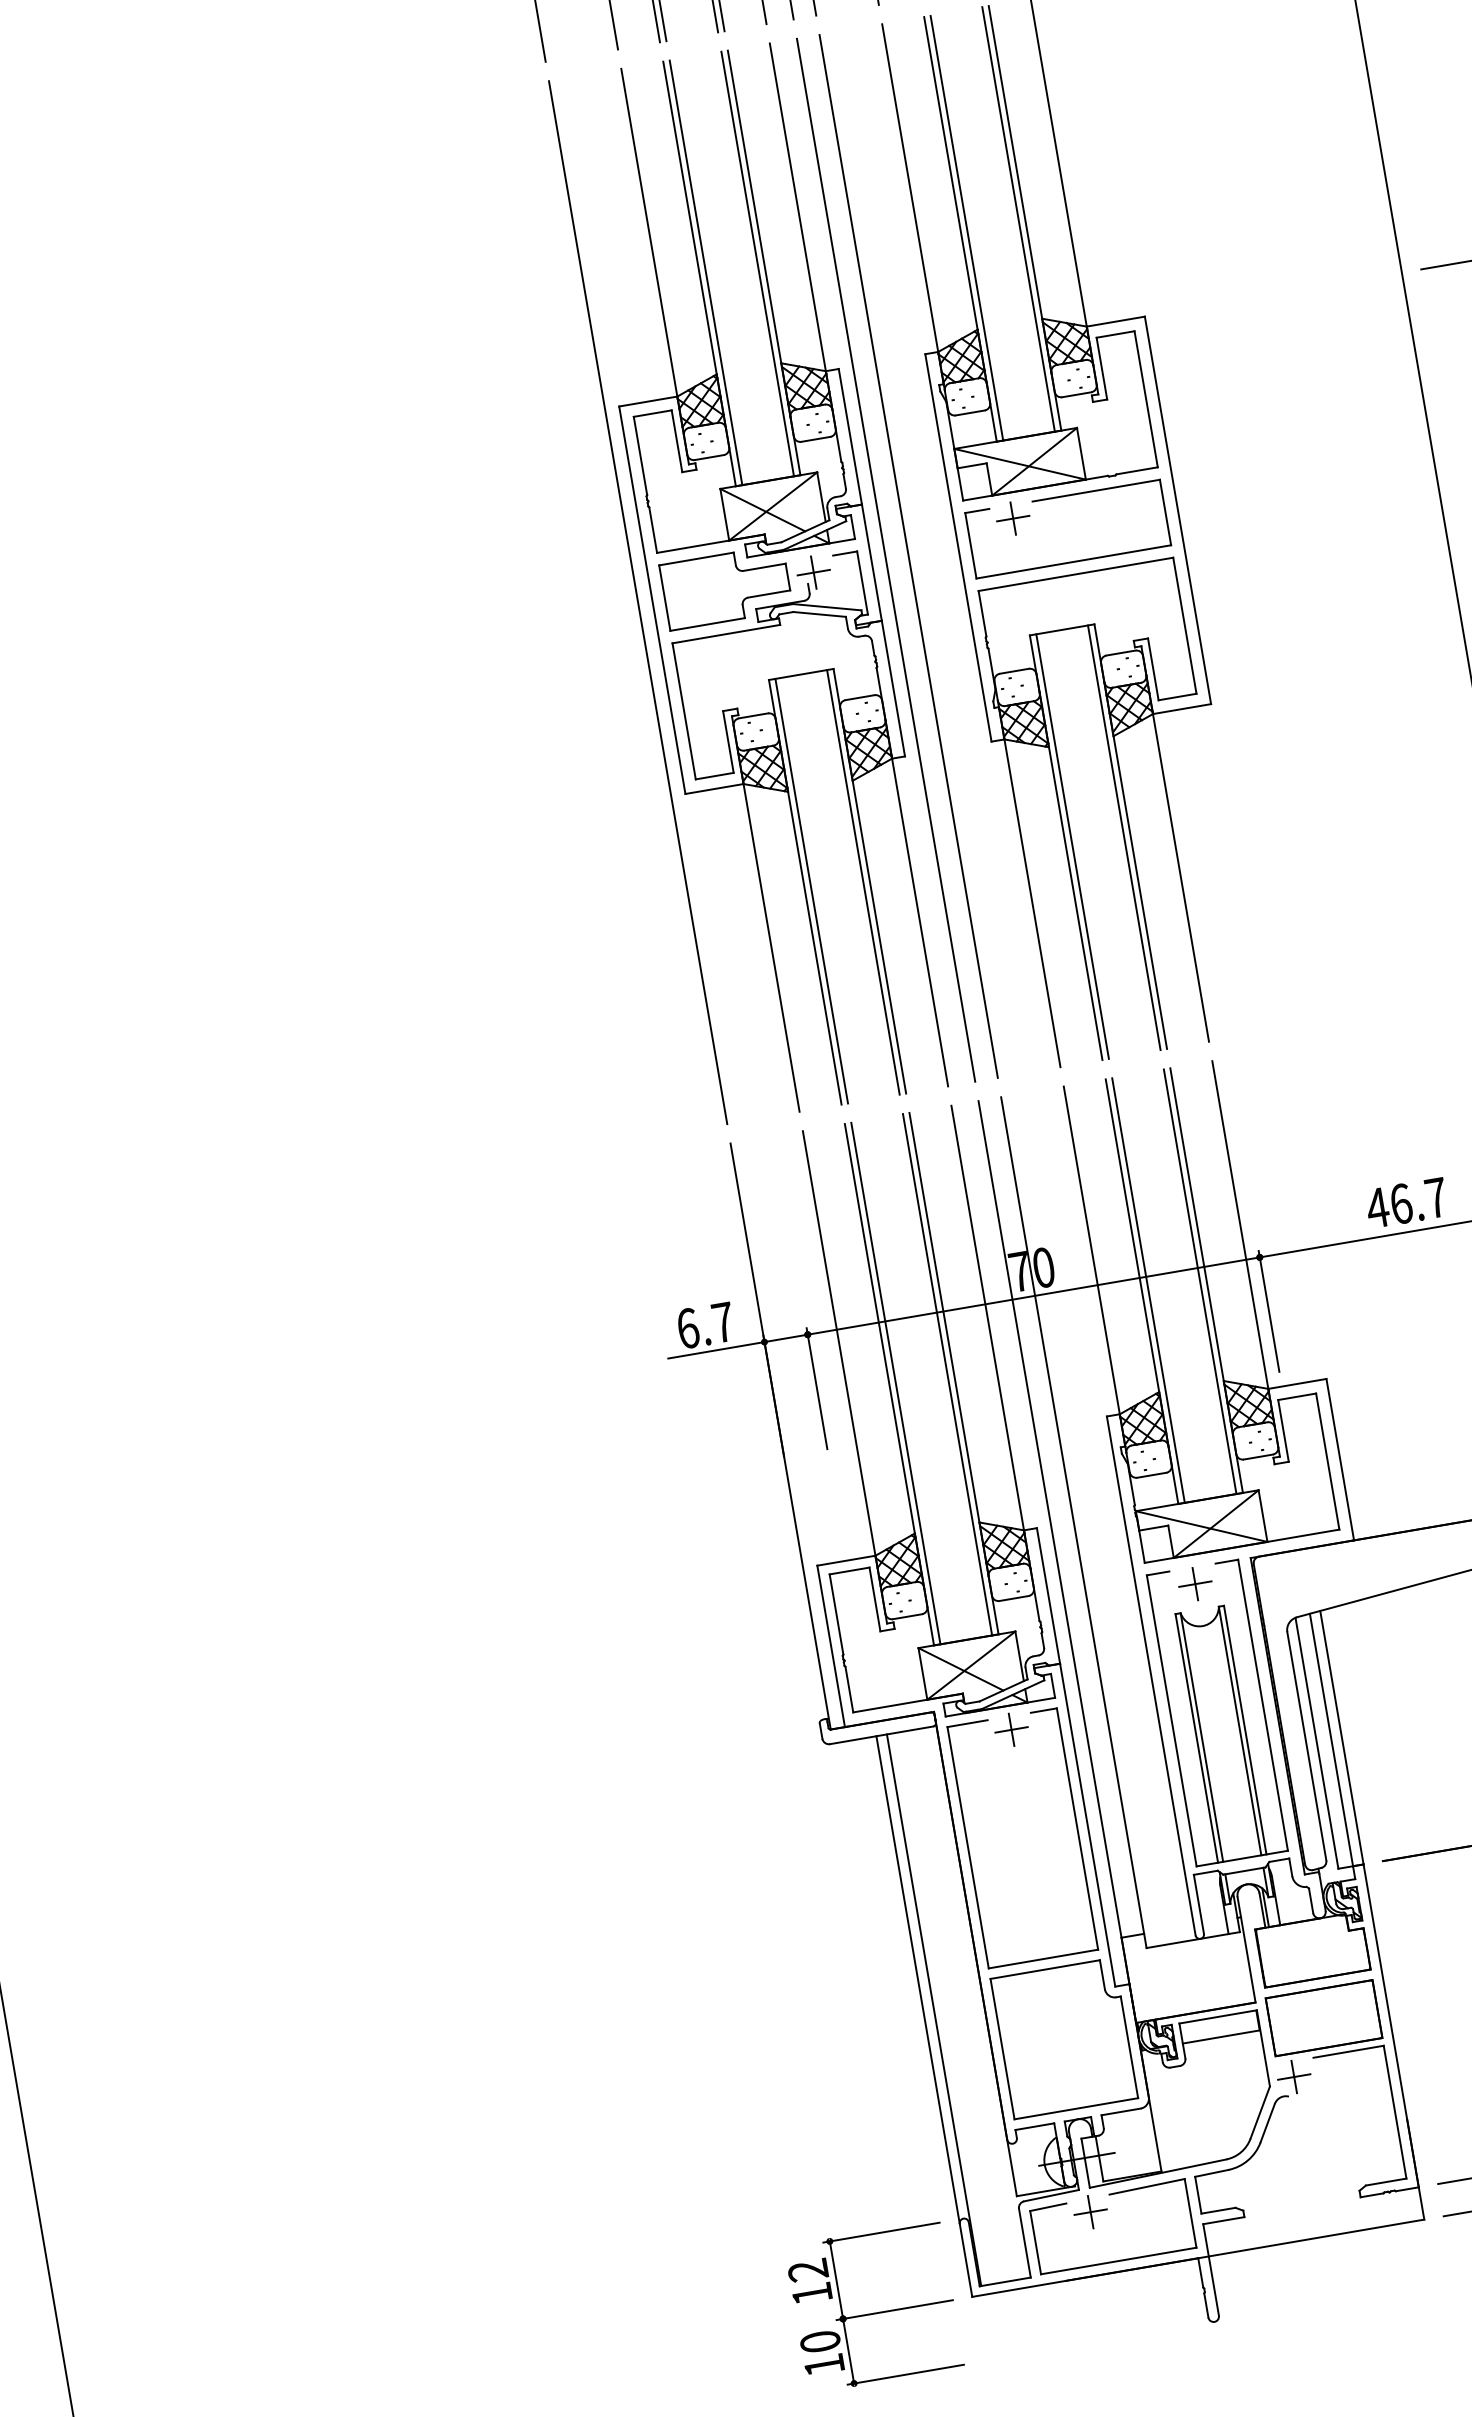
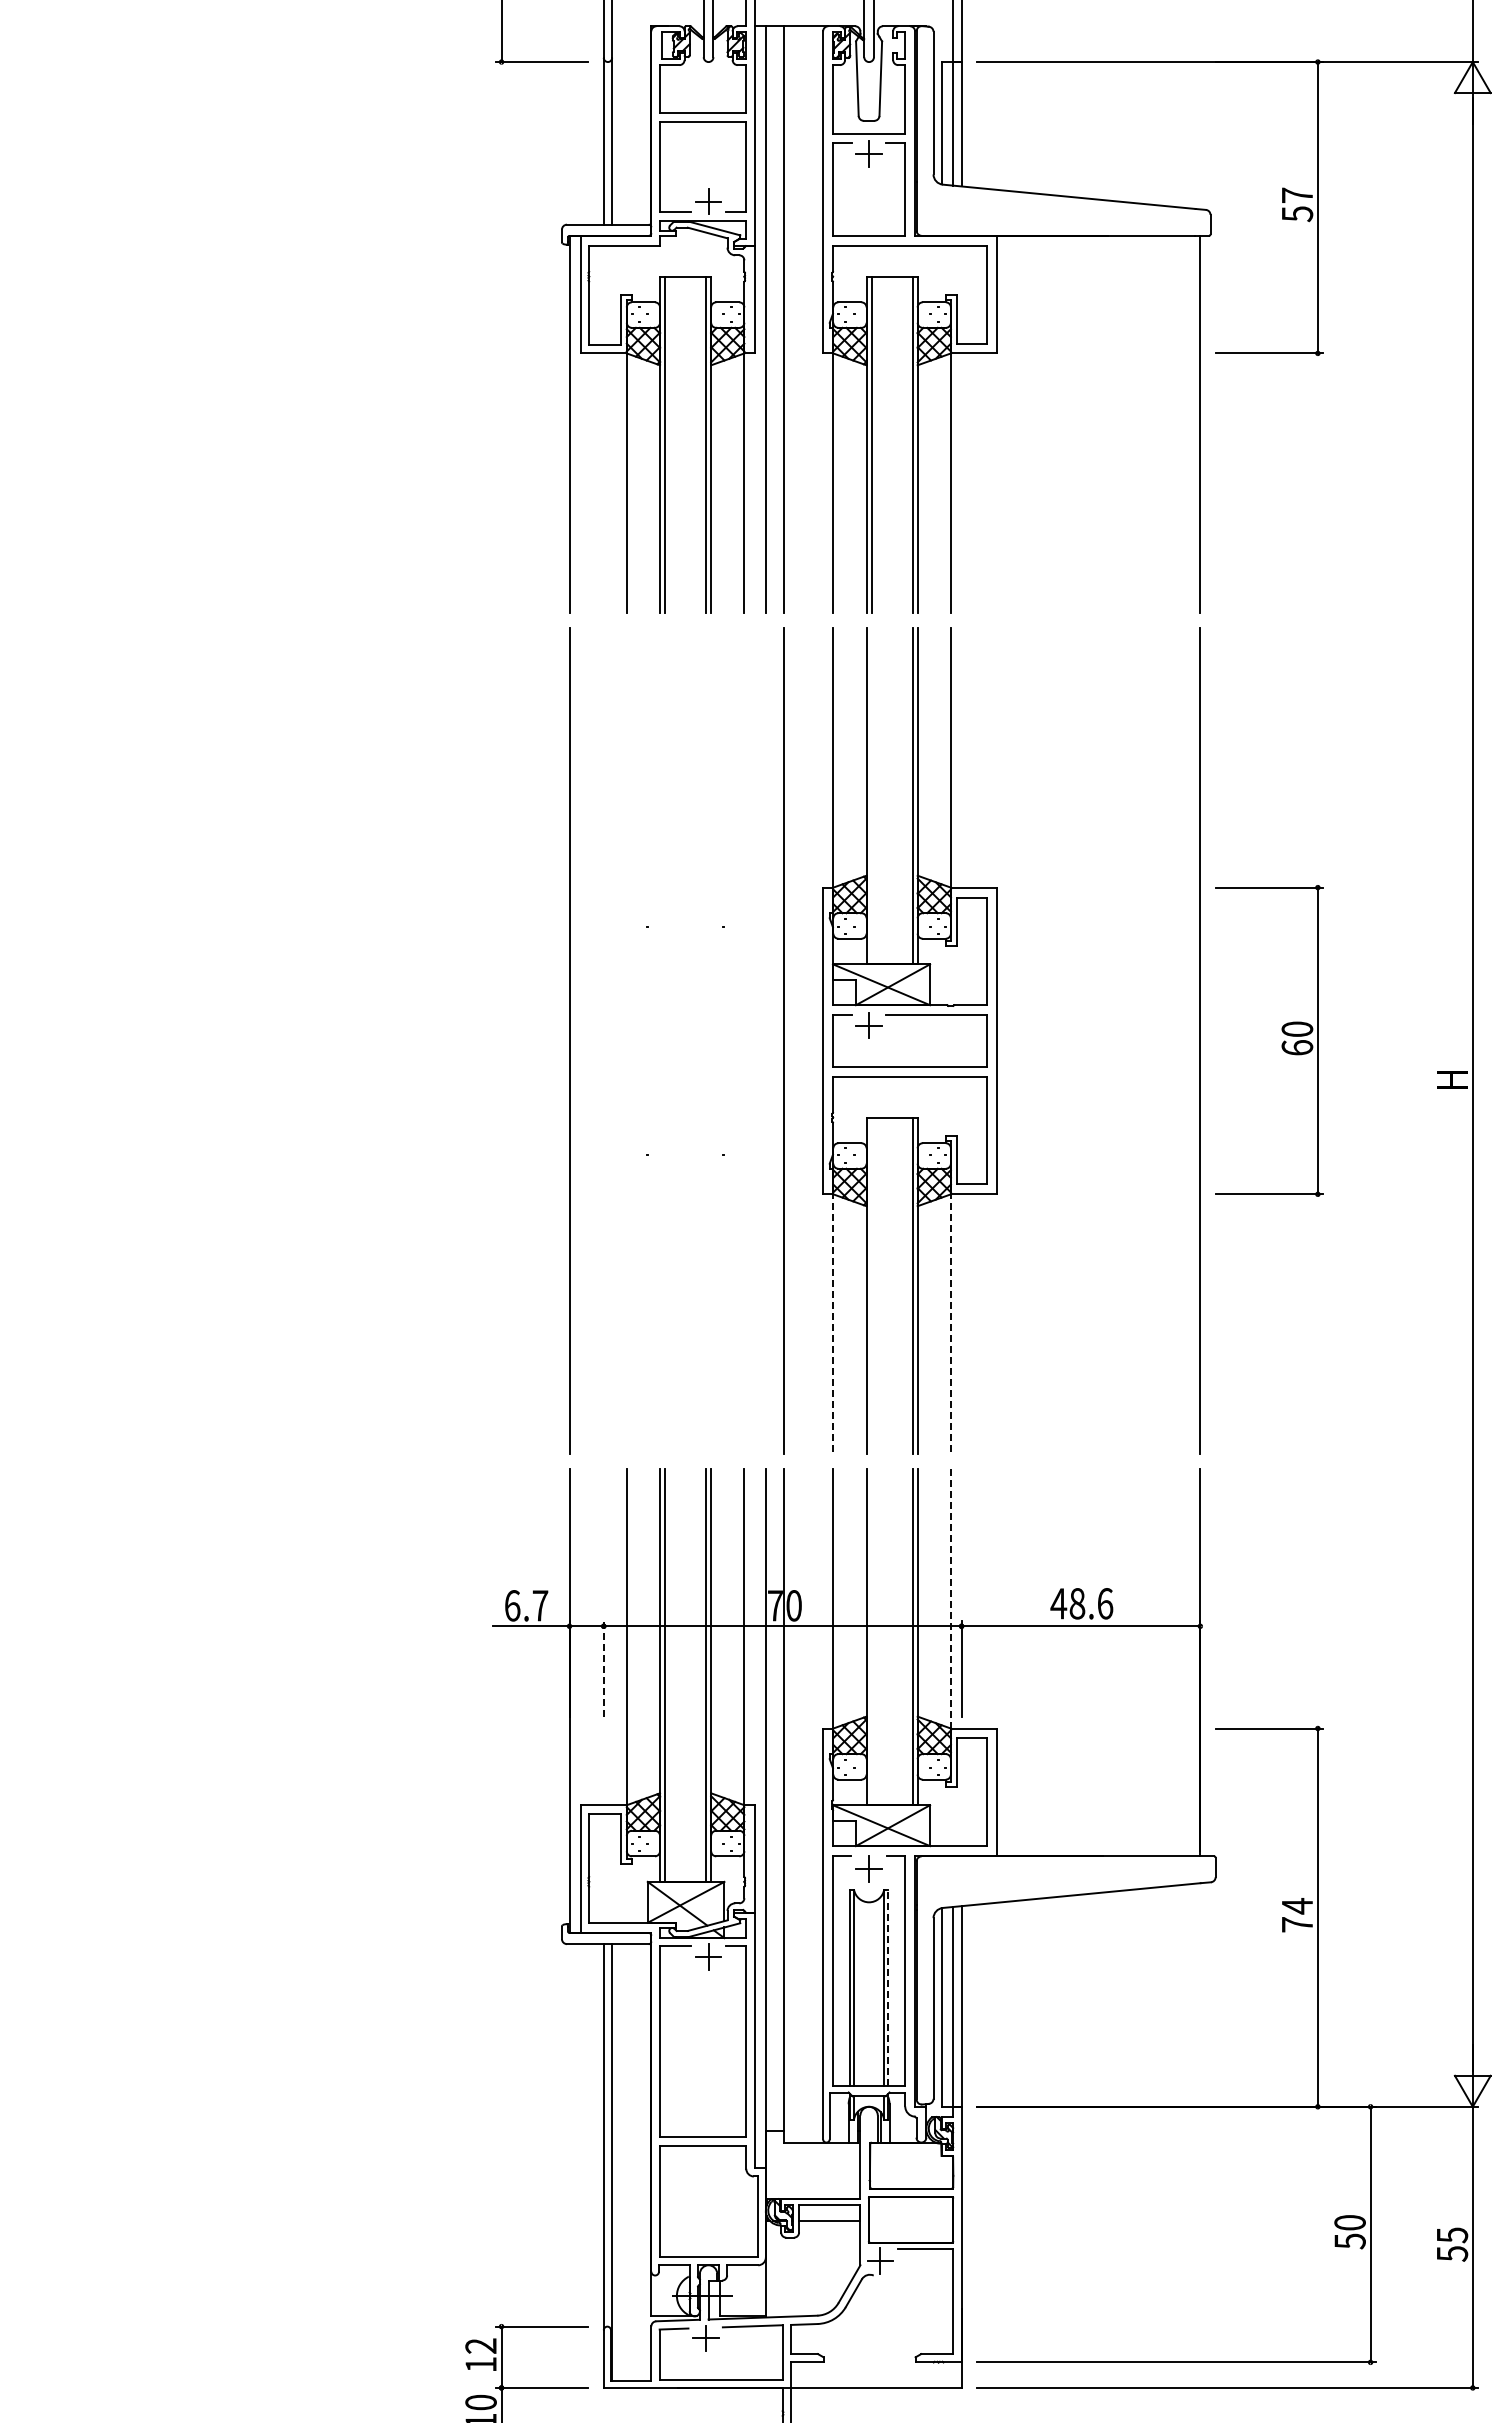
line: (966, 228) -> (871, 796), removed
line: (885, 559) -> (765, 1040), removed
part: (761, 580) -> (667, 1040), removed
line: (1072, 846) -> (871, 1285), removed
line: (1180, 876) -> (950, 1322), solid -> dashed
line: (1032, 901) -> (833, 1322), solid -> dashed
text: (1418, 1200) -> (1091, 1603), 46.7 -> 48.6
line: (1240, 1227) -> (950, 1600), solid -> dashed
line: (1148, 1291) -> (871, 1637), removed
line: (816, 1389) -> (603, 1669), solid -> dashed
line: (1245, 1729) -> (888, 1987), solid -> dashed

